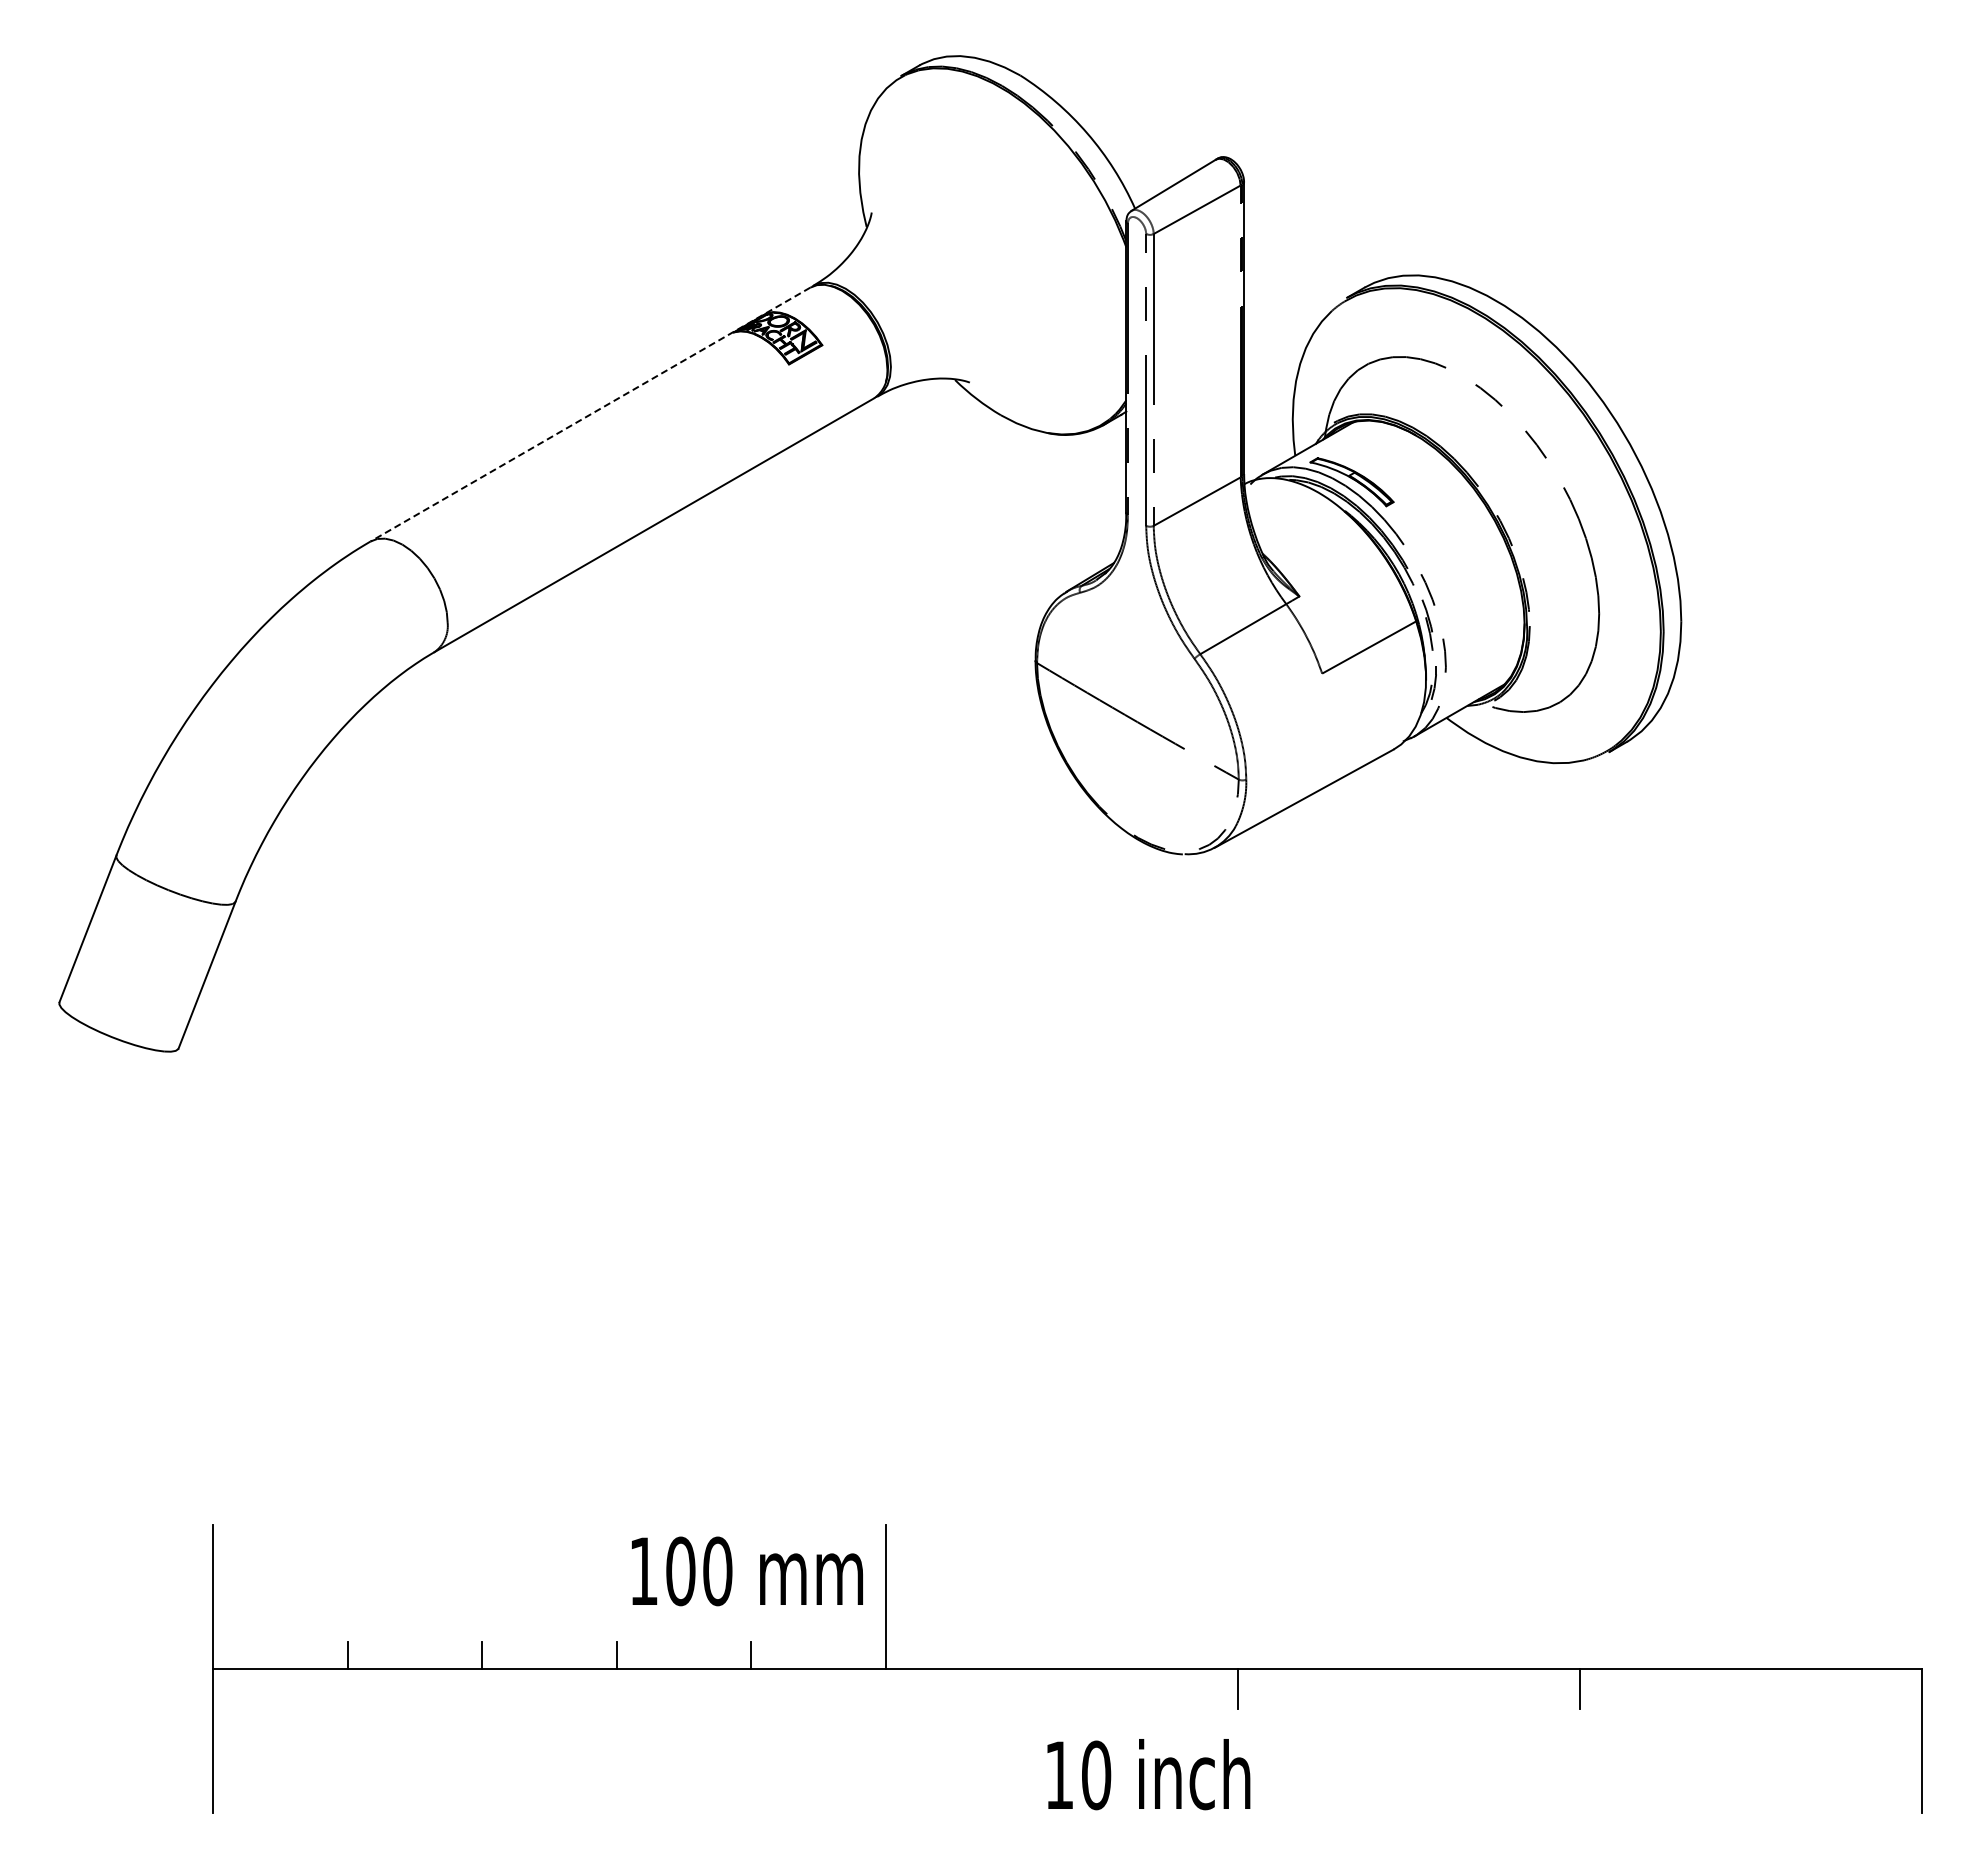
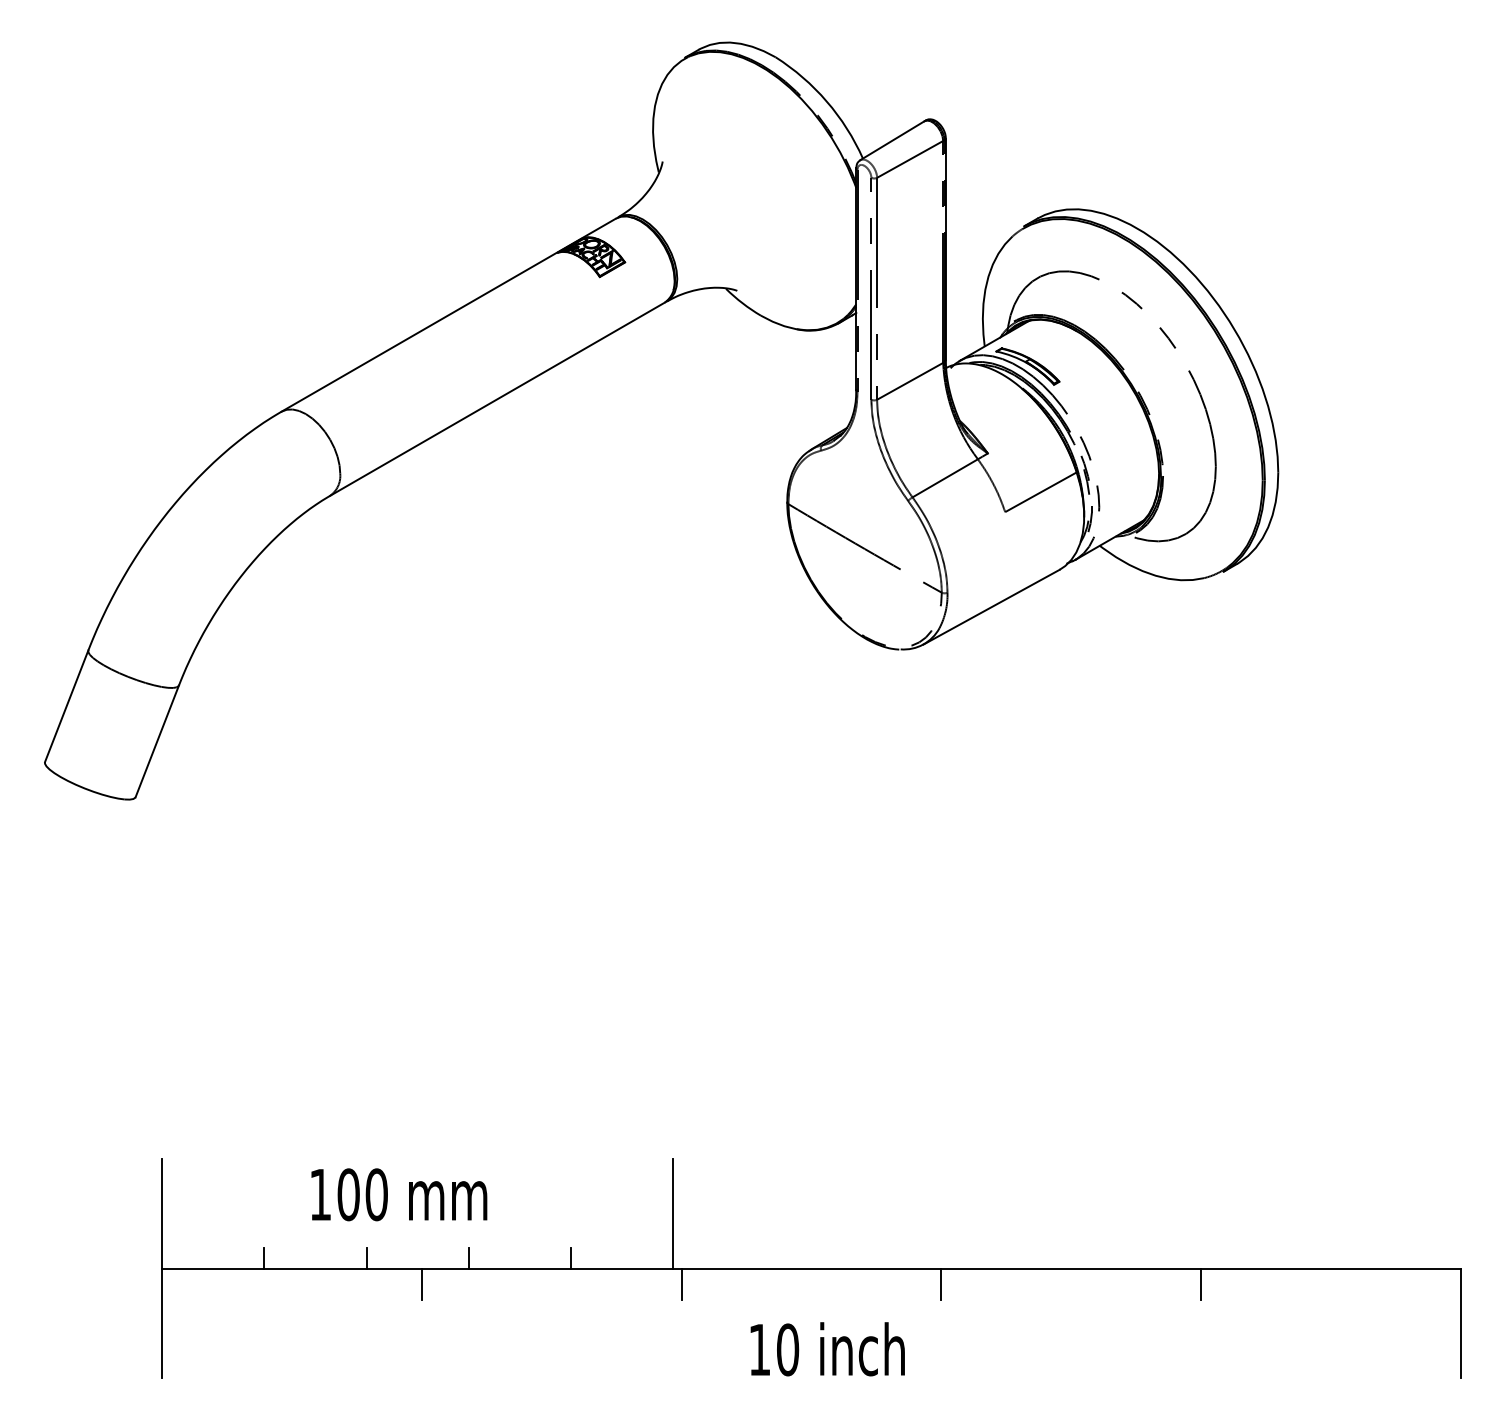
line: (590, 414) -> (448, 315), dashed -> solid
text: (746, 1571) -> (398, 1194), moved
line: (555, 1688) -> (422, 1283), added
line: (896, 1688) -> (681, 1283), added
text: (1148, 1774) -> (827, 1349), moved

